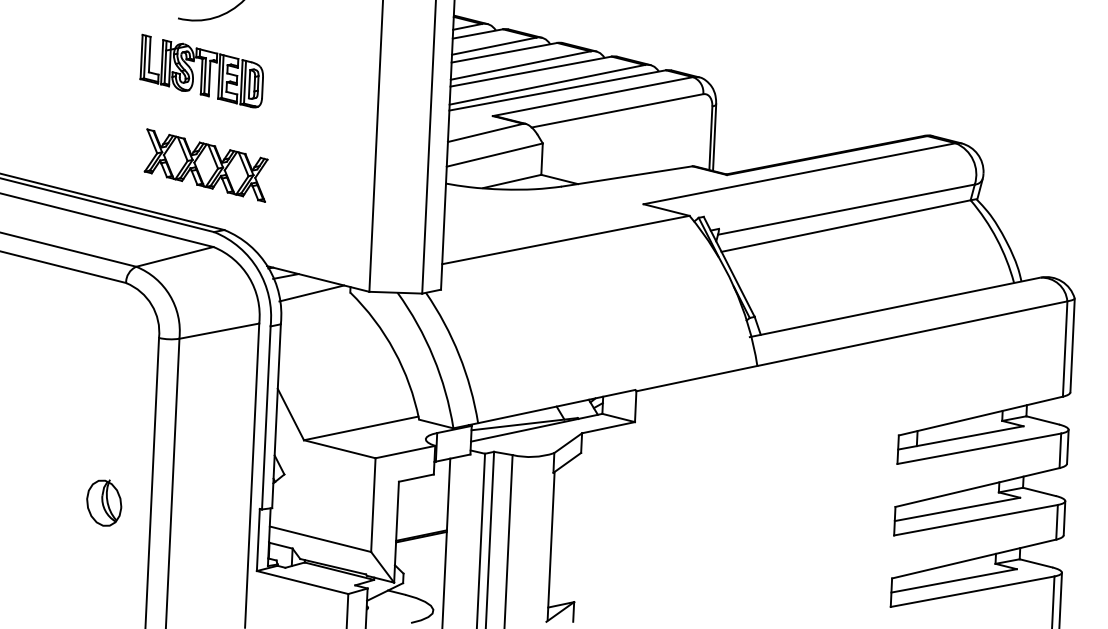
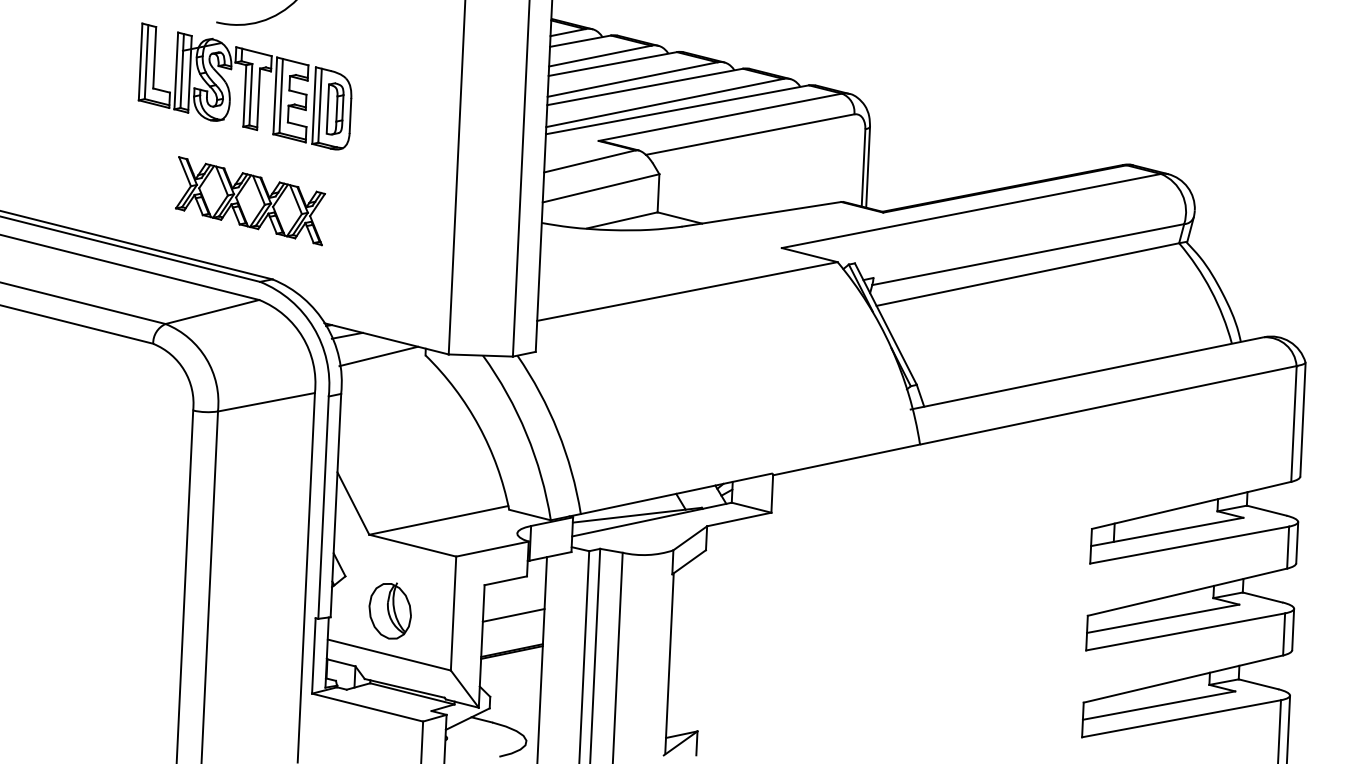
part: (201, 70) -> (244, 85), size x1.43
part: (104, 502) -> (390, 610), moved
line: (422, 506) -> (513, 615), added

